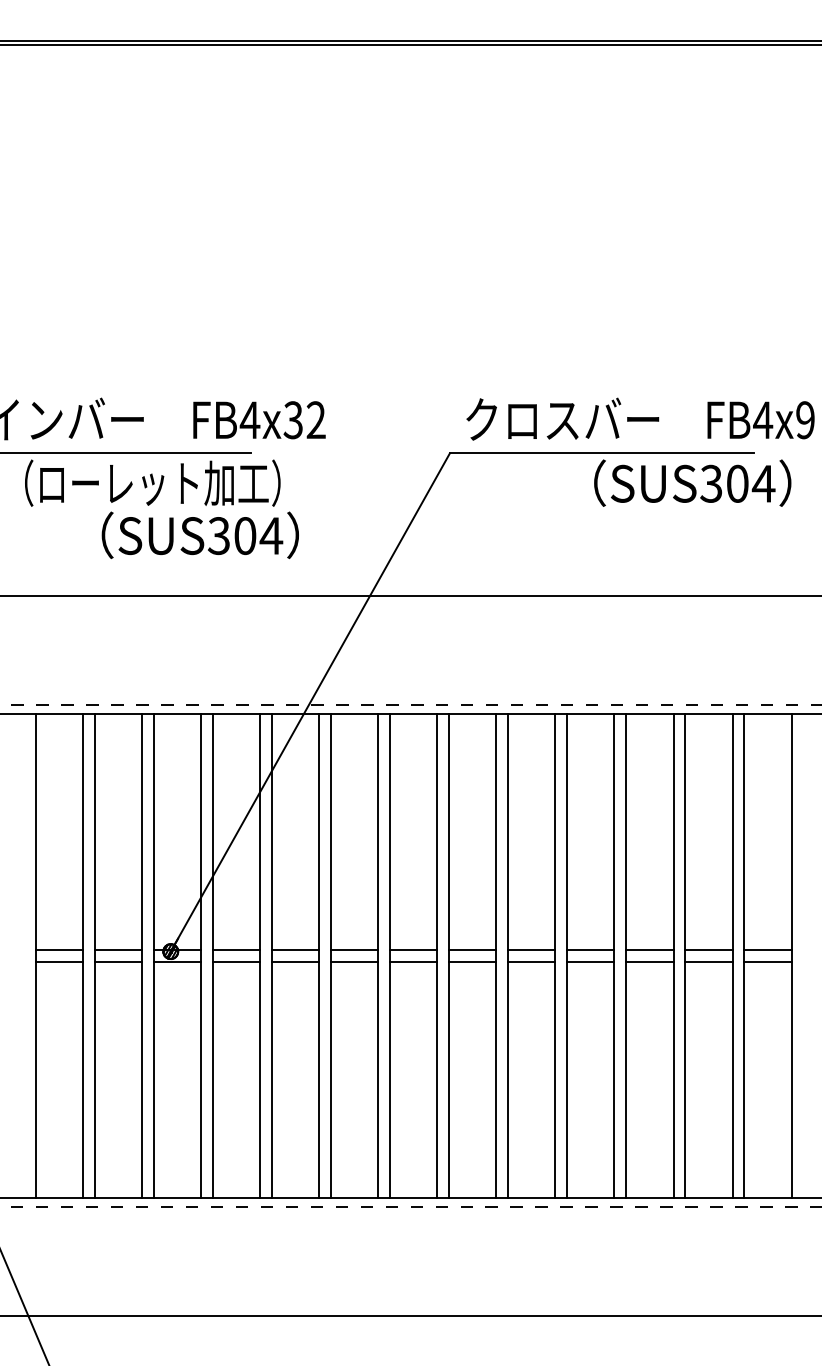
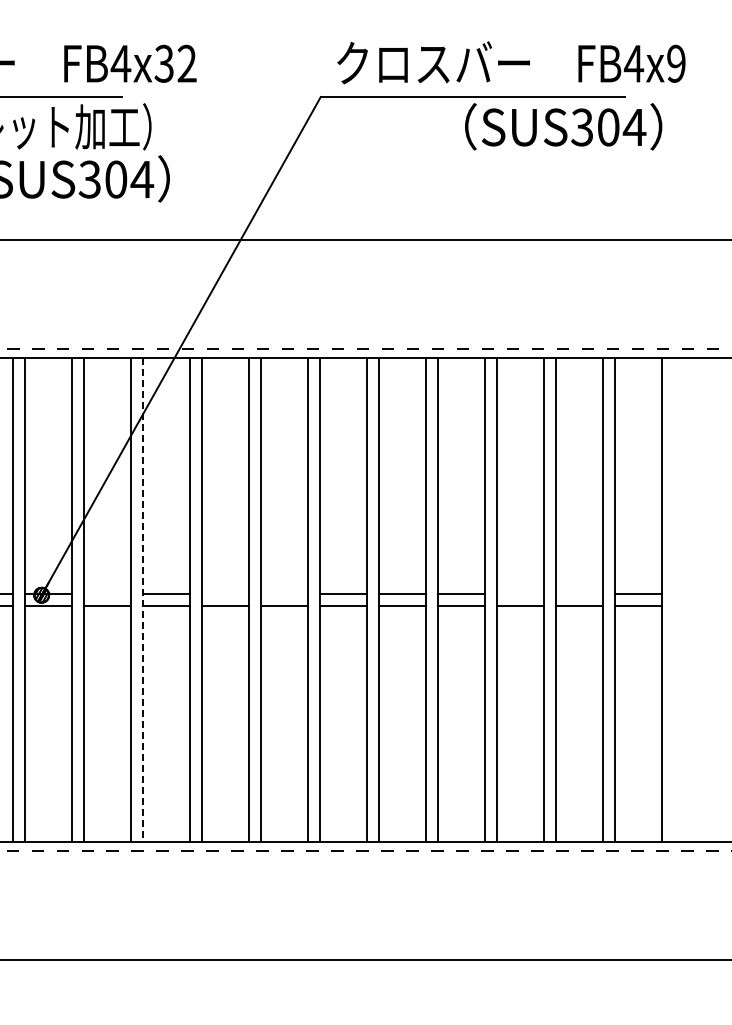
line: (236, 950) -> (107, 594), removed
line: (354, 950) -> (225, 594), removed
line: (413, 950) -> (284, 594), removed
line: (649, 950) -> (520, 594), removed
line: (708, 950) -> (579, 594), removed
line: (272, 956) -> (143, 600), solid -> dashed

